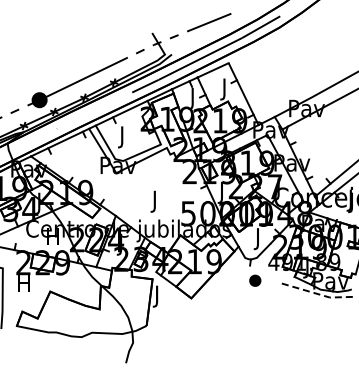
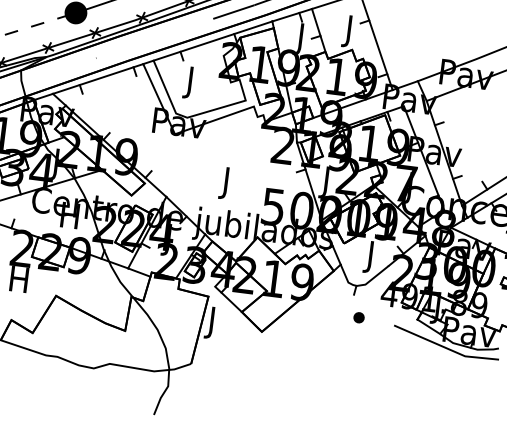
part: (255, 280) -> (359, 317), size x0.62
line: (316, 293) -> (446, 347), dashed -> solid

